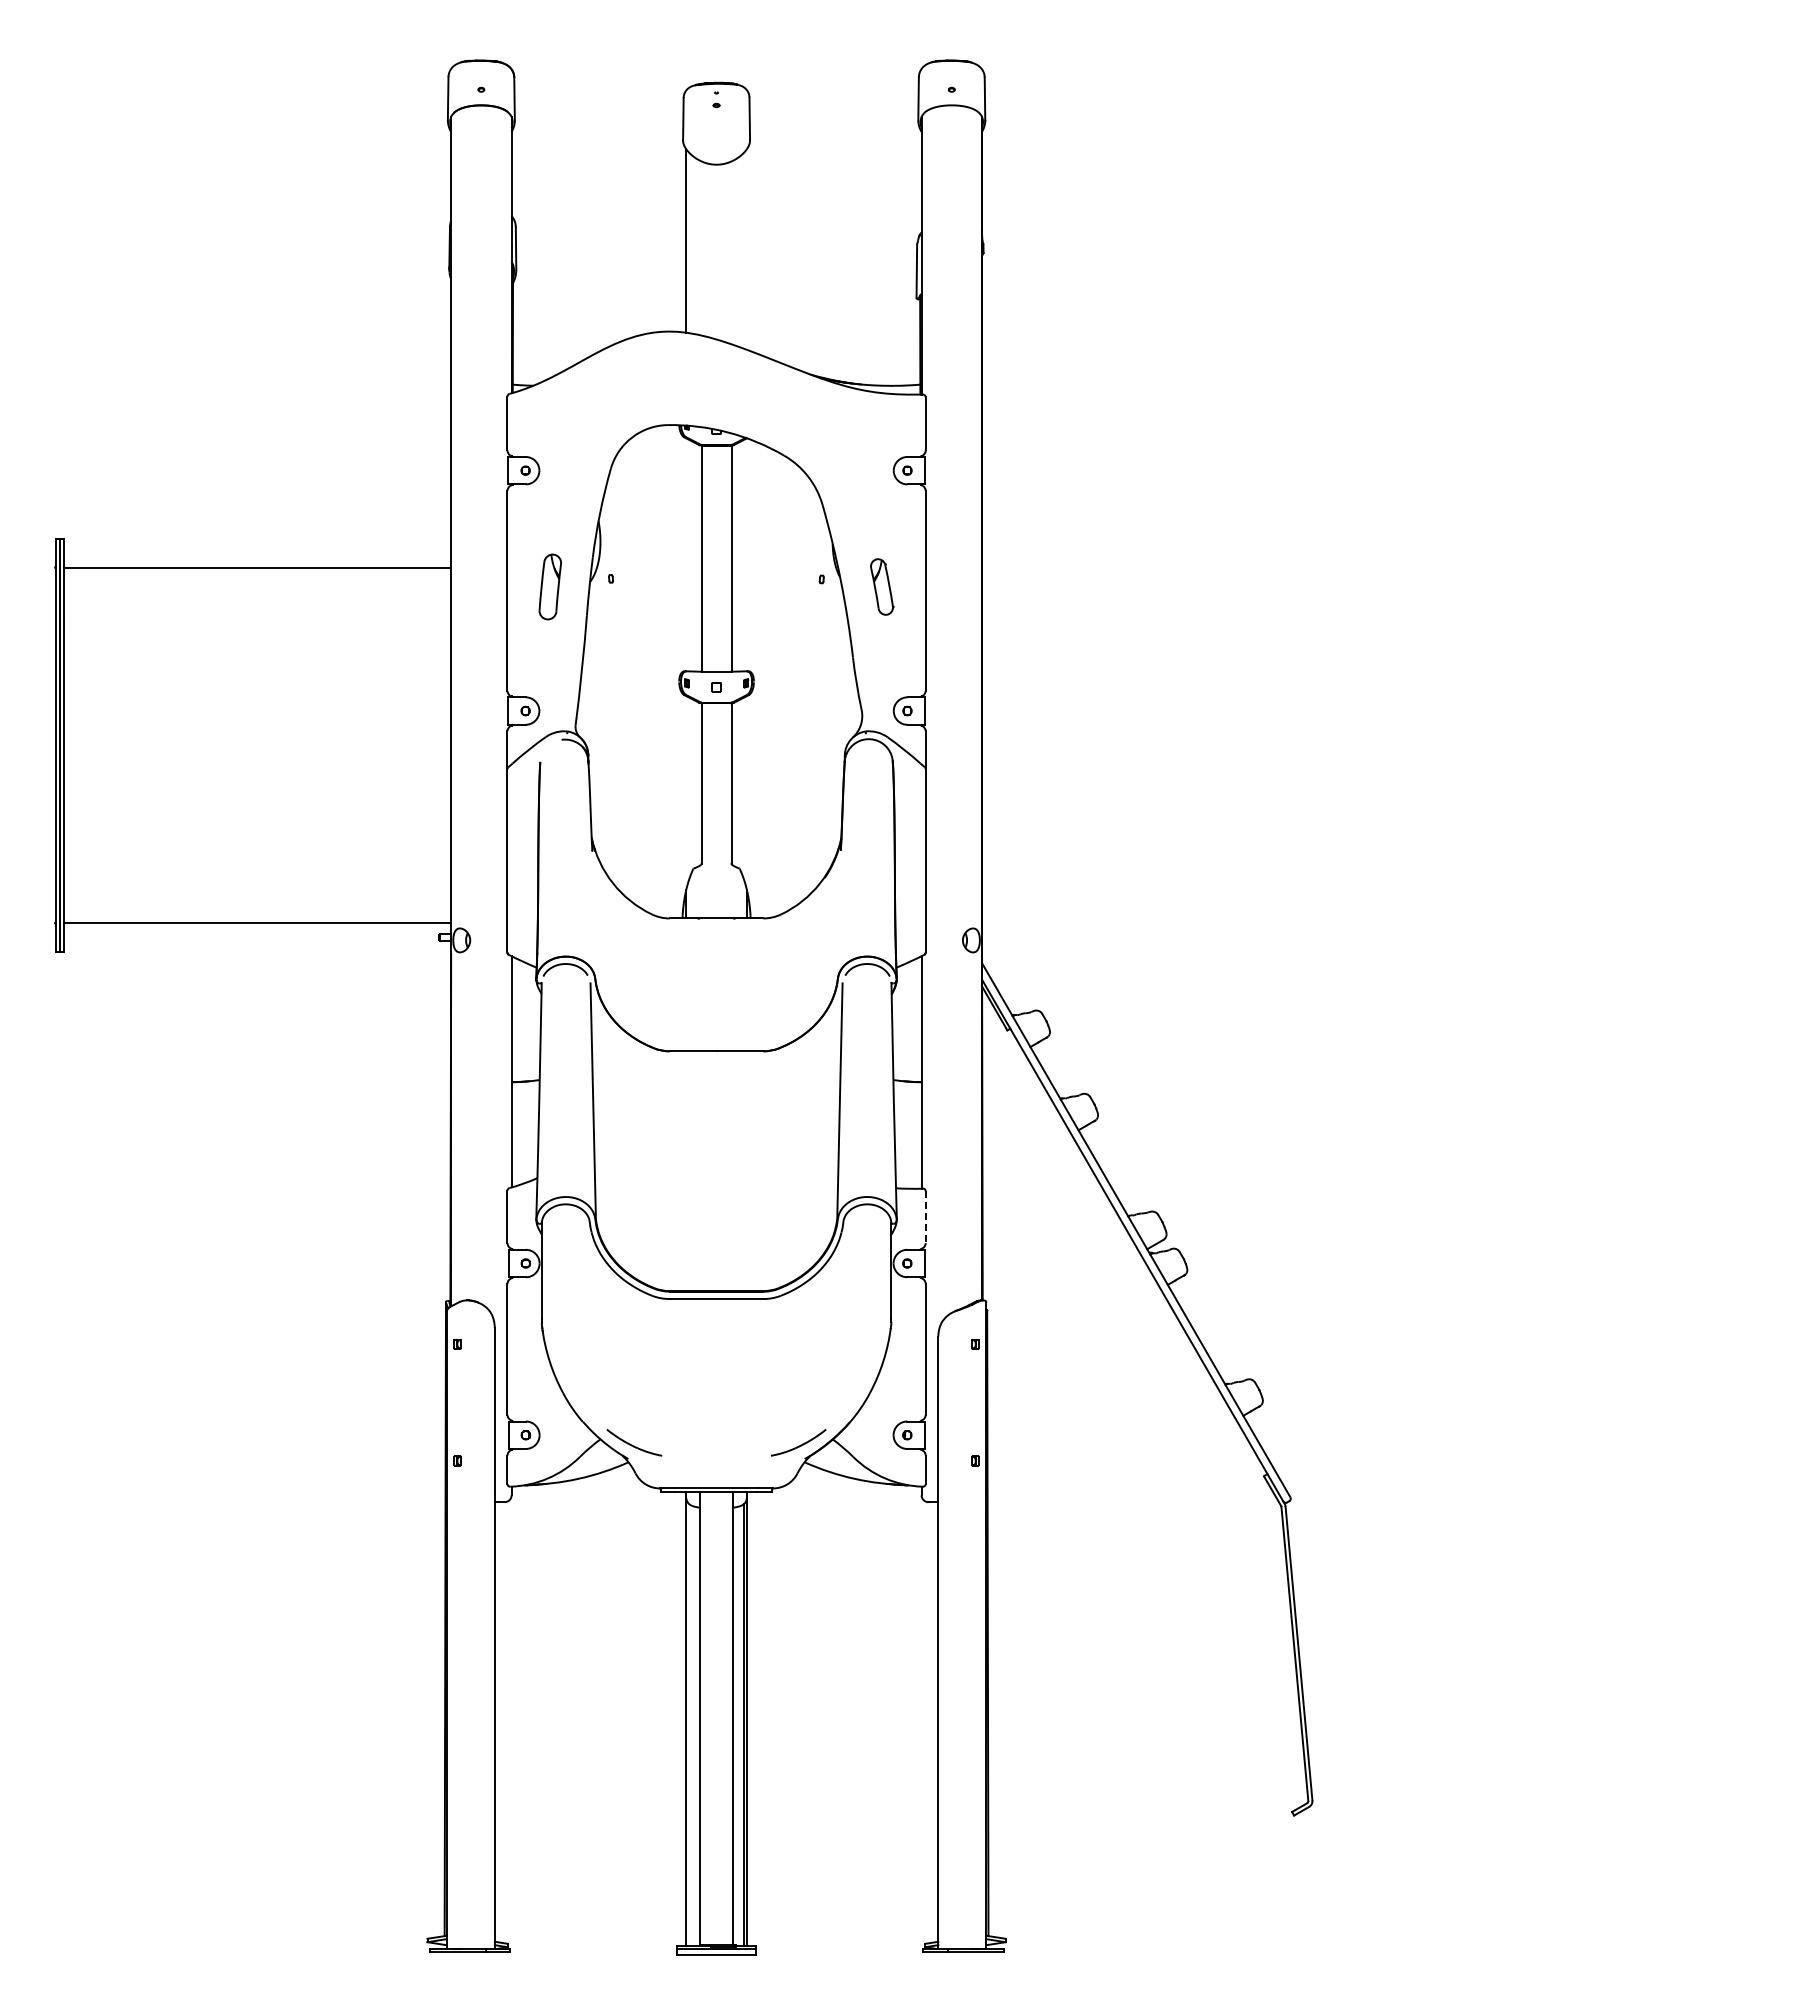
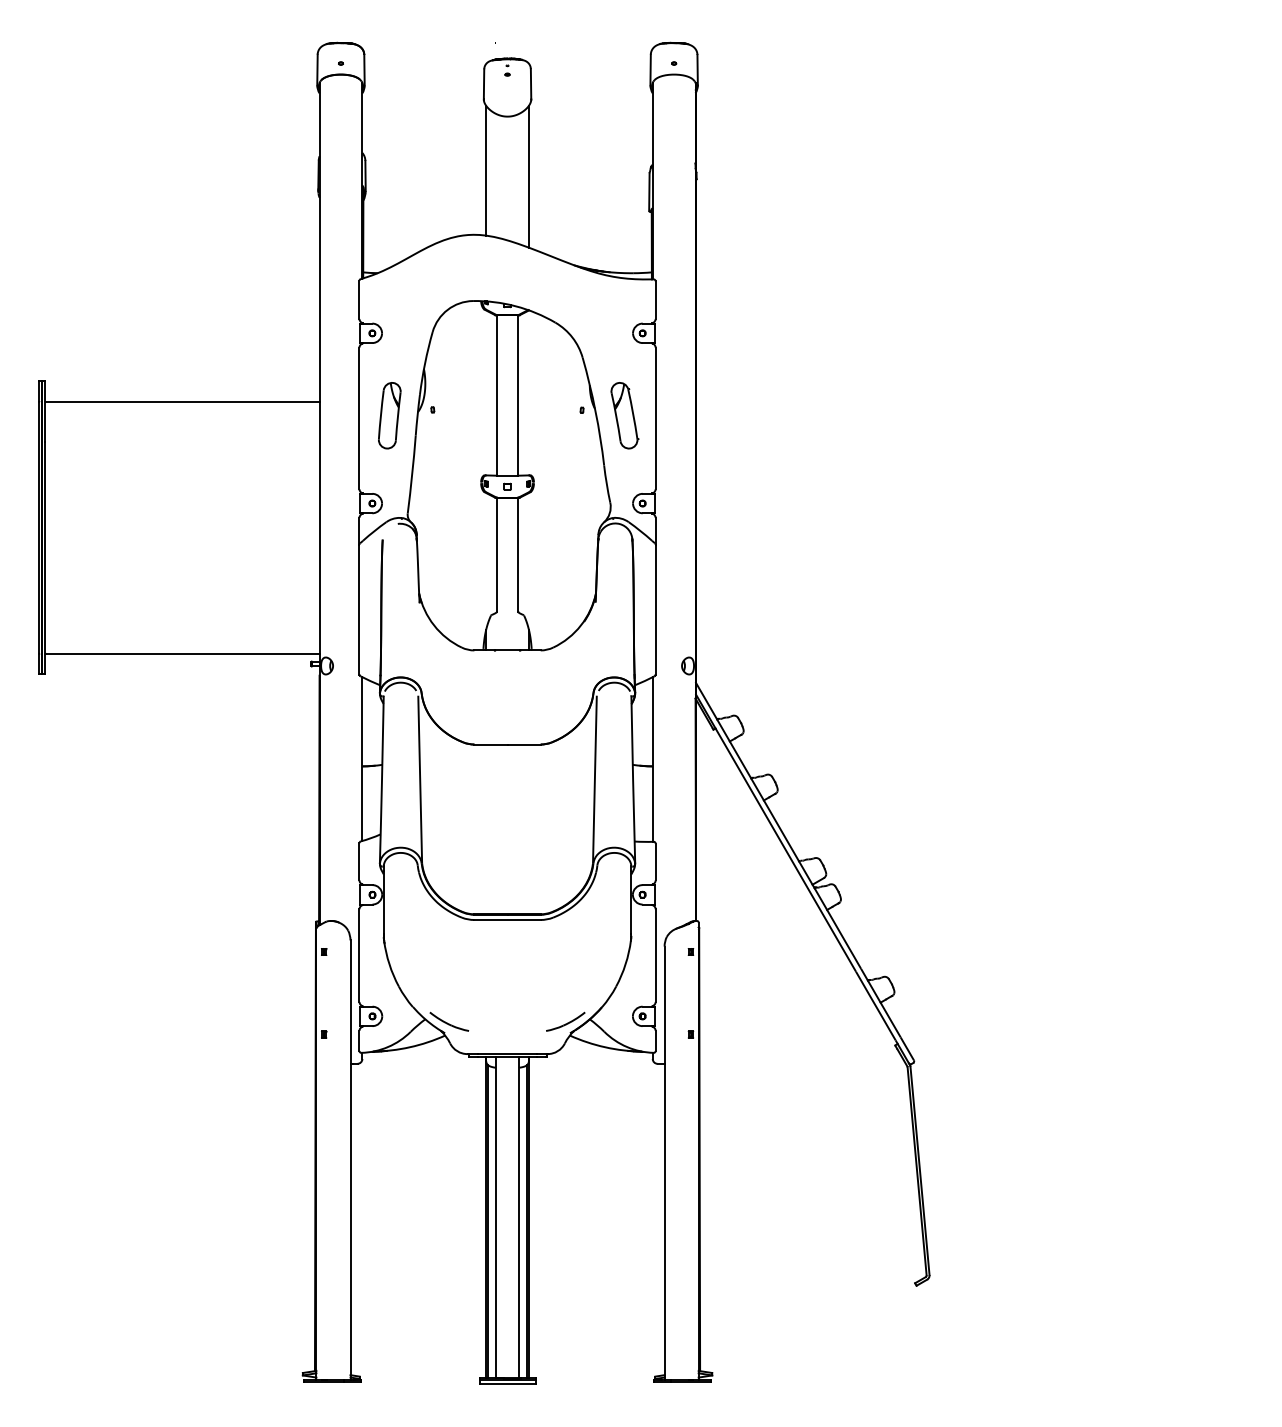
line: (746, 249) -> (528, 176), added
part: (550, 586) -> (389, 415), size x1.43
part: (882, 586) -> (625, 415), size x1.67
line: (925, 1217) -> (655, 862), dashed -> solid
line: (689, 1724) -> (488, 1221), added

